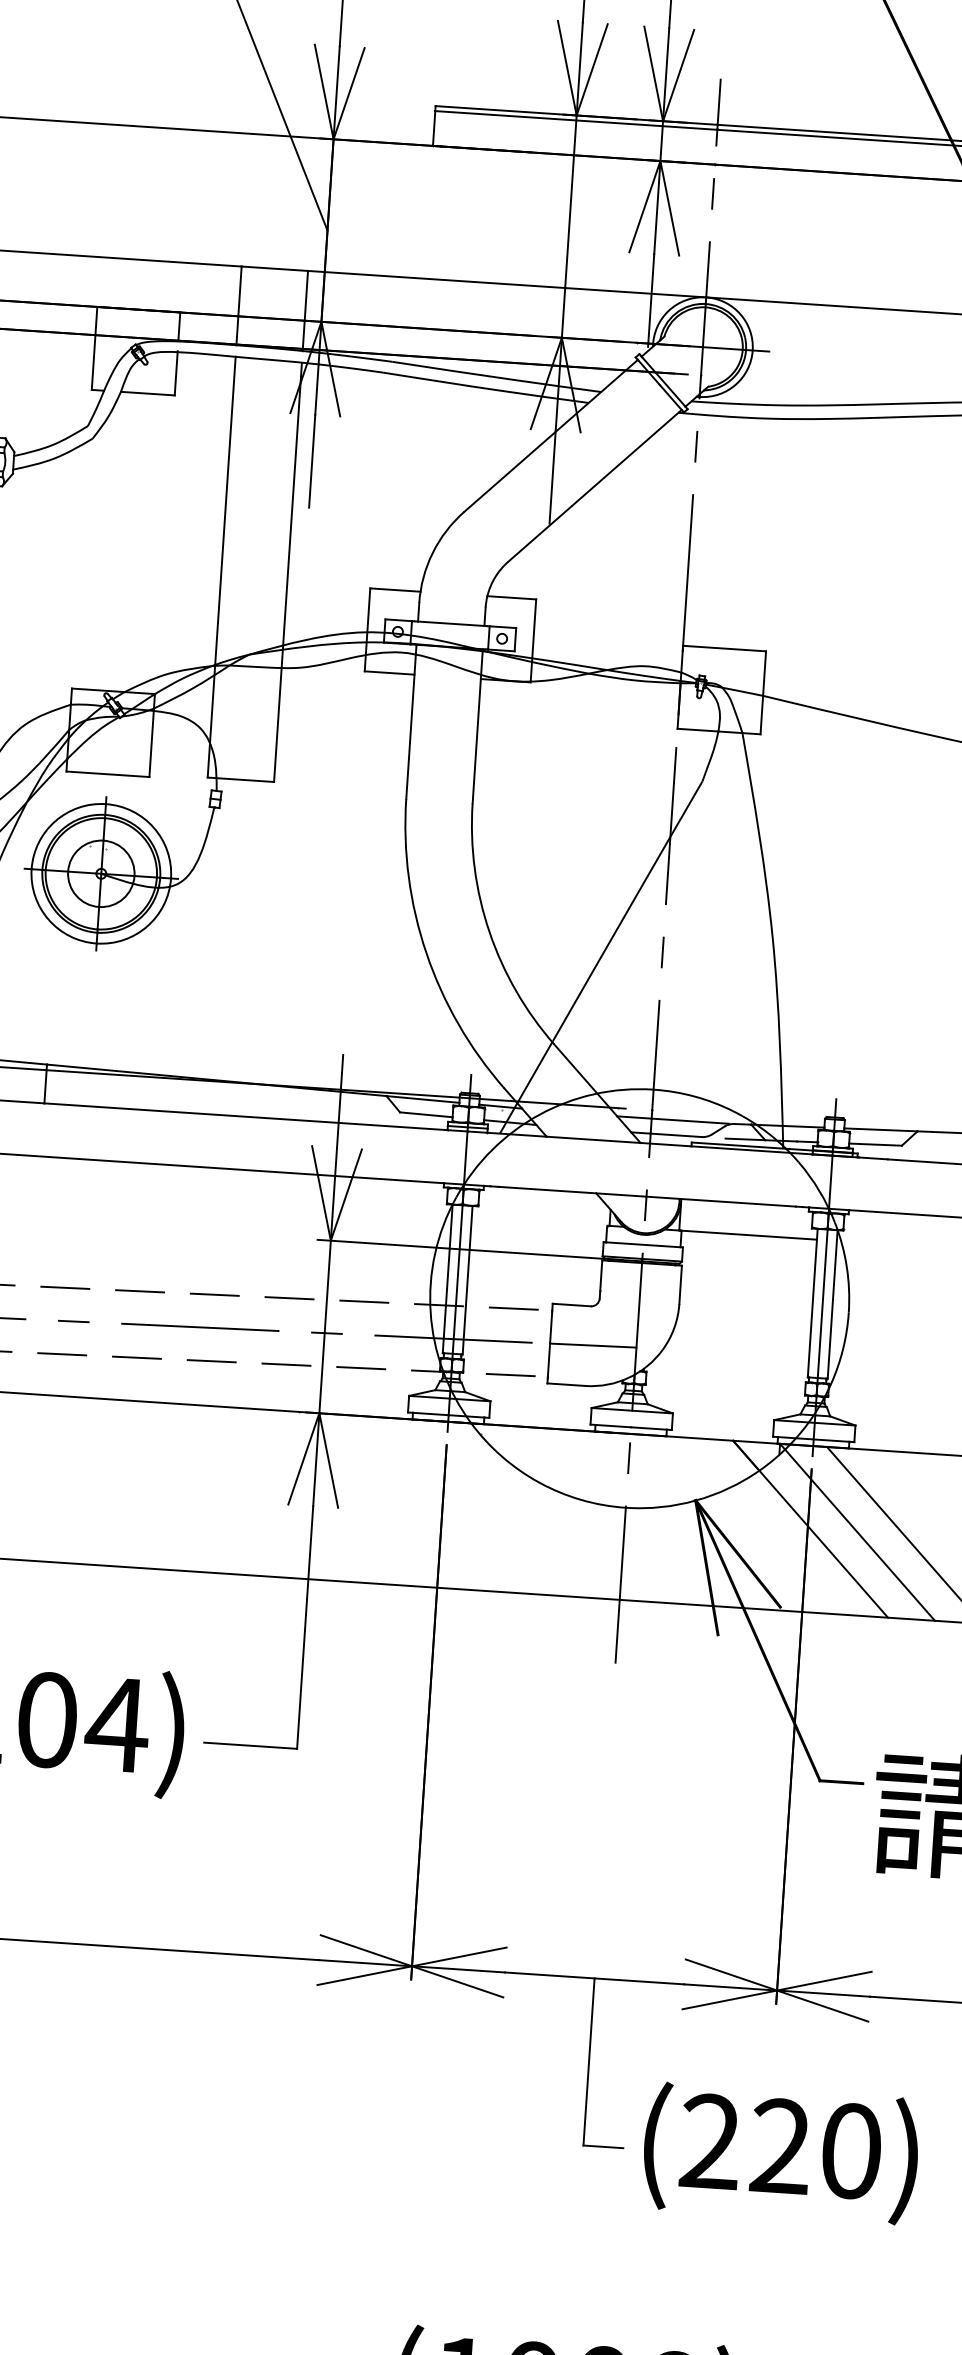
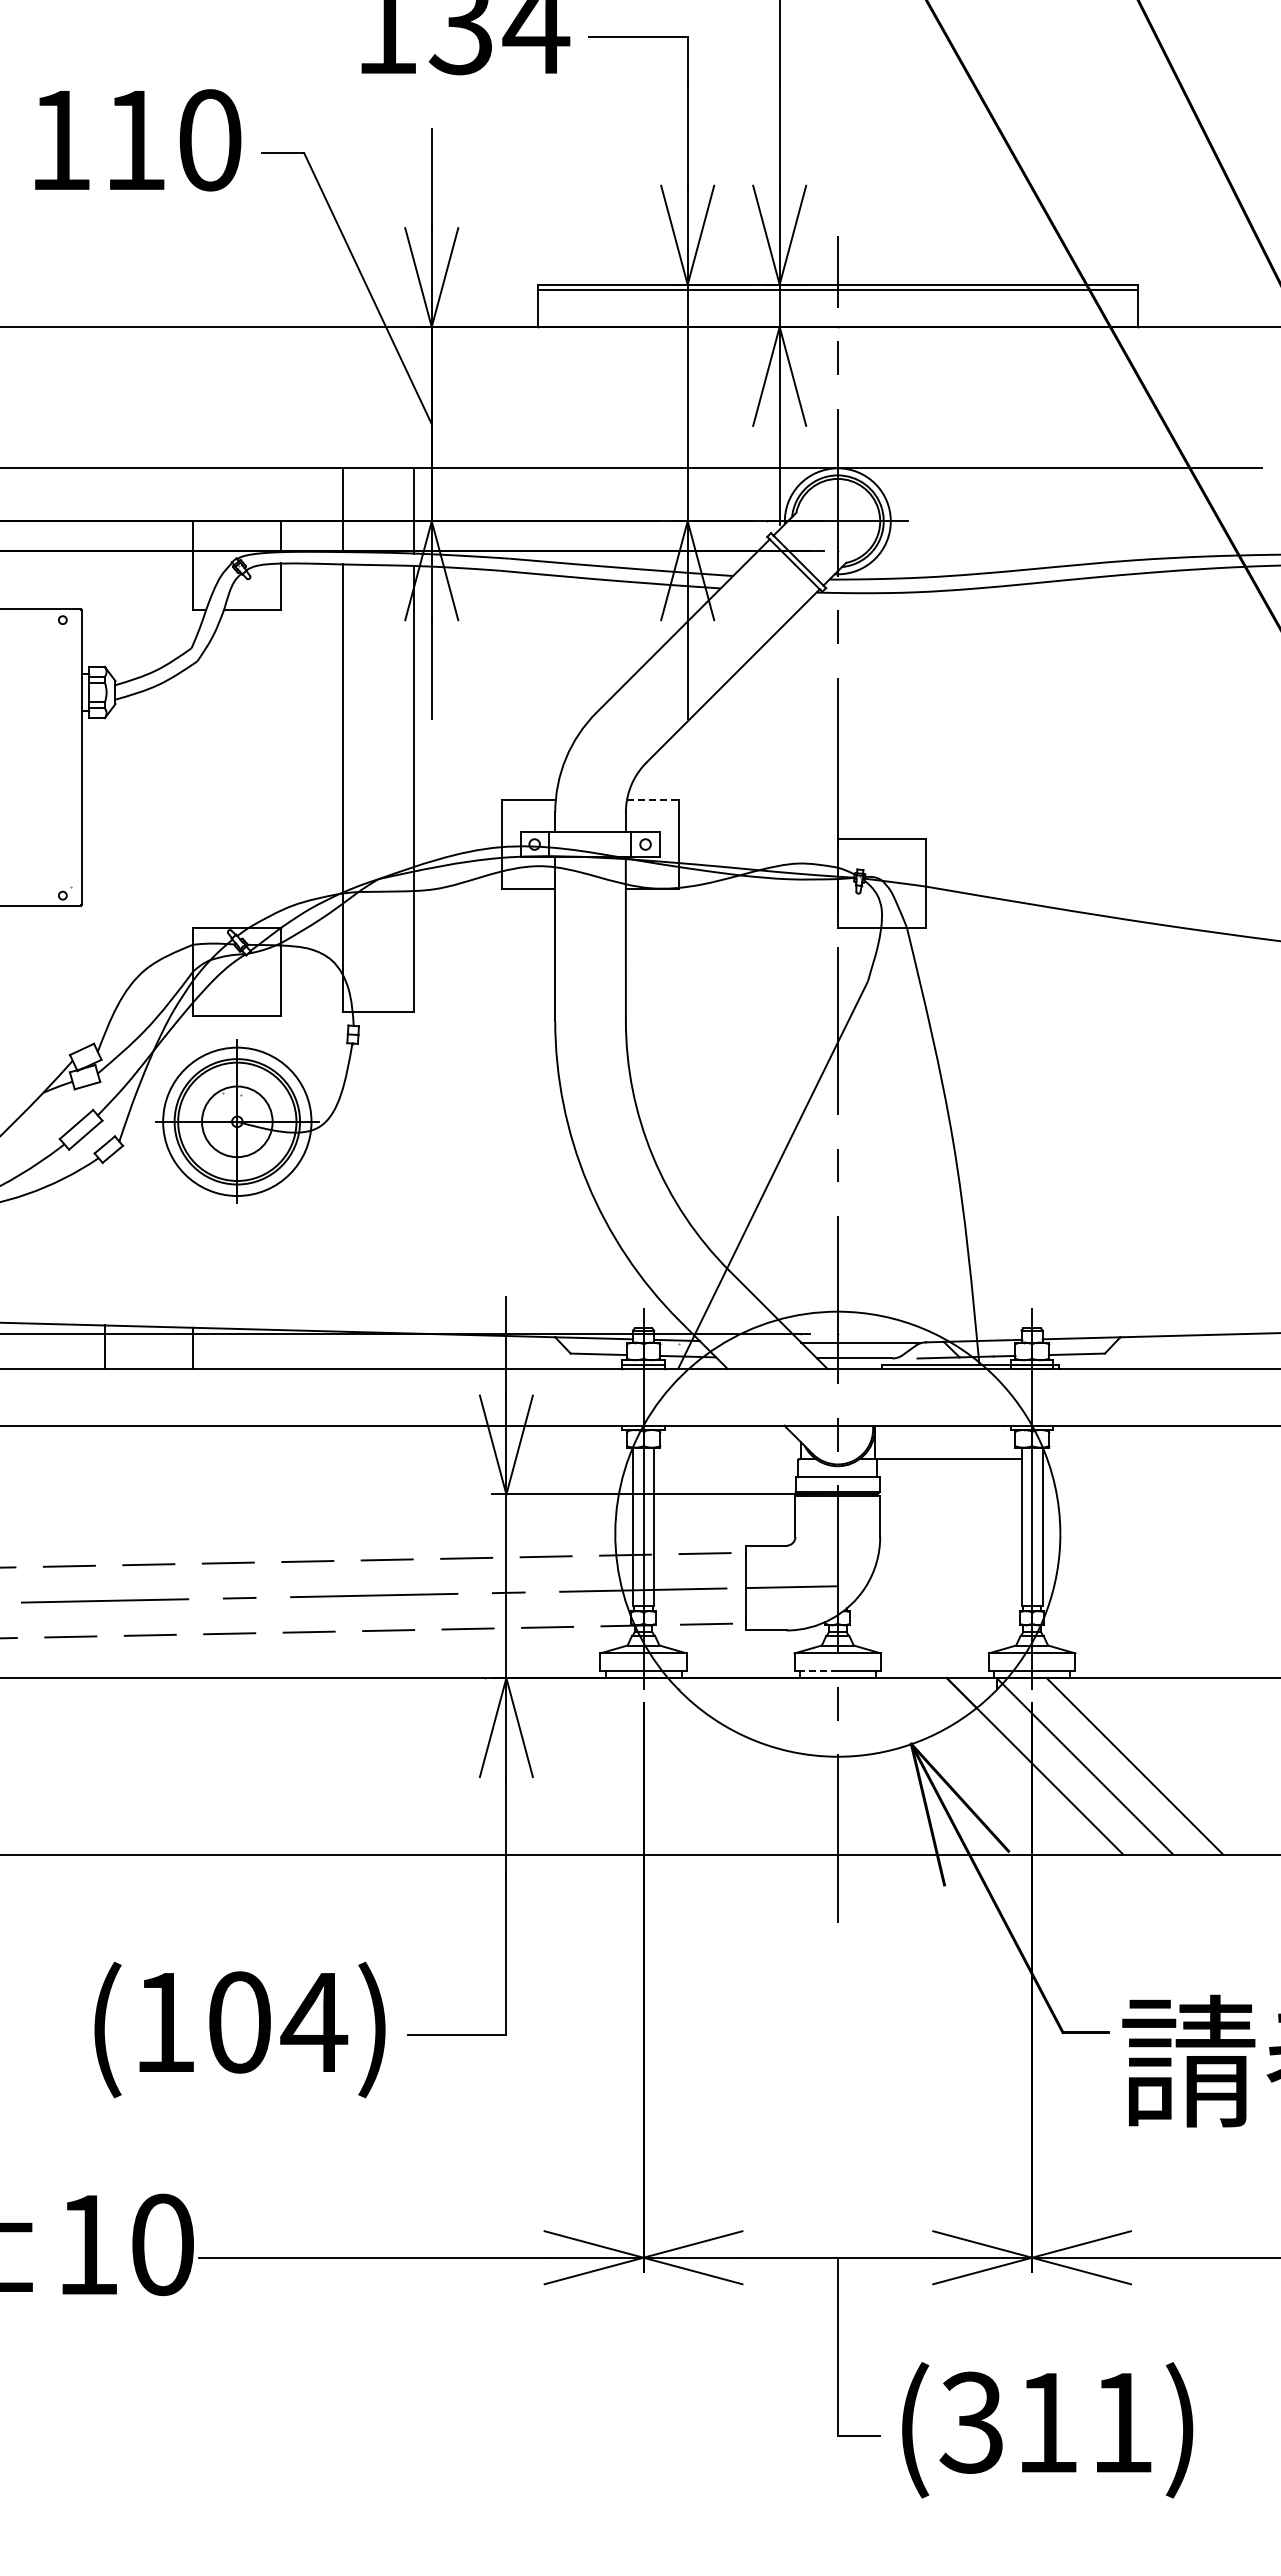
line: (511, 597) -> (652, 800), solid -> dashed
line: (613, 1426) -> (818, 1671), solid -> dashed
text: (780, 2146) -> (1046, 2422), (220) -> (311)

